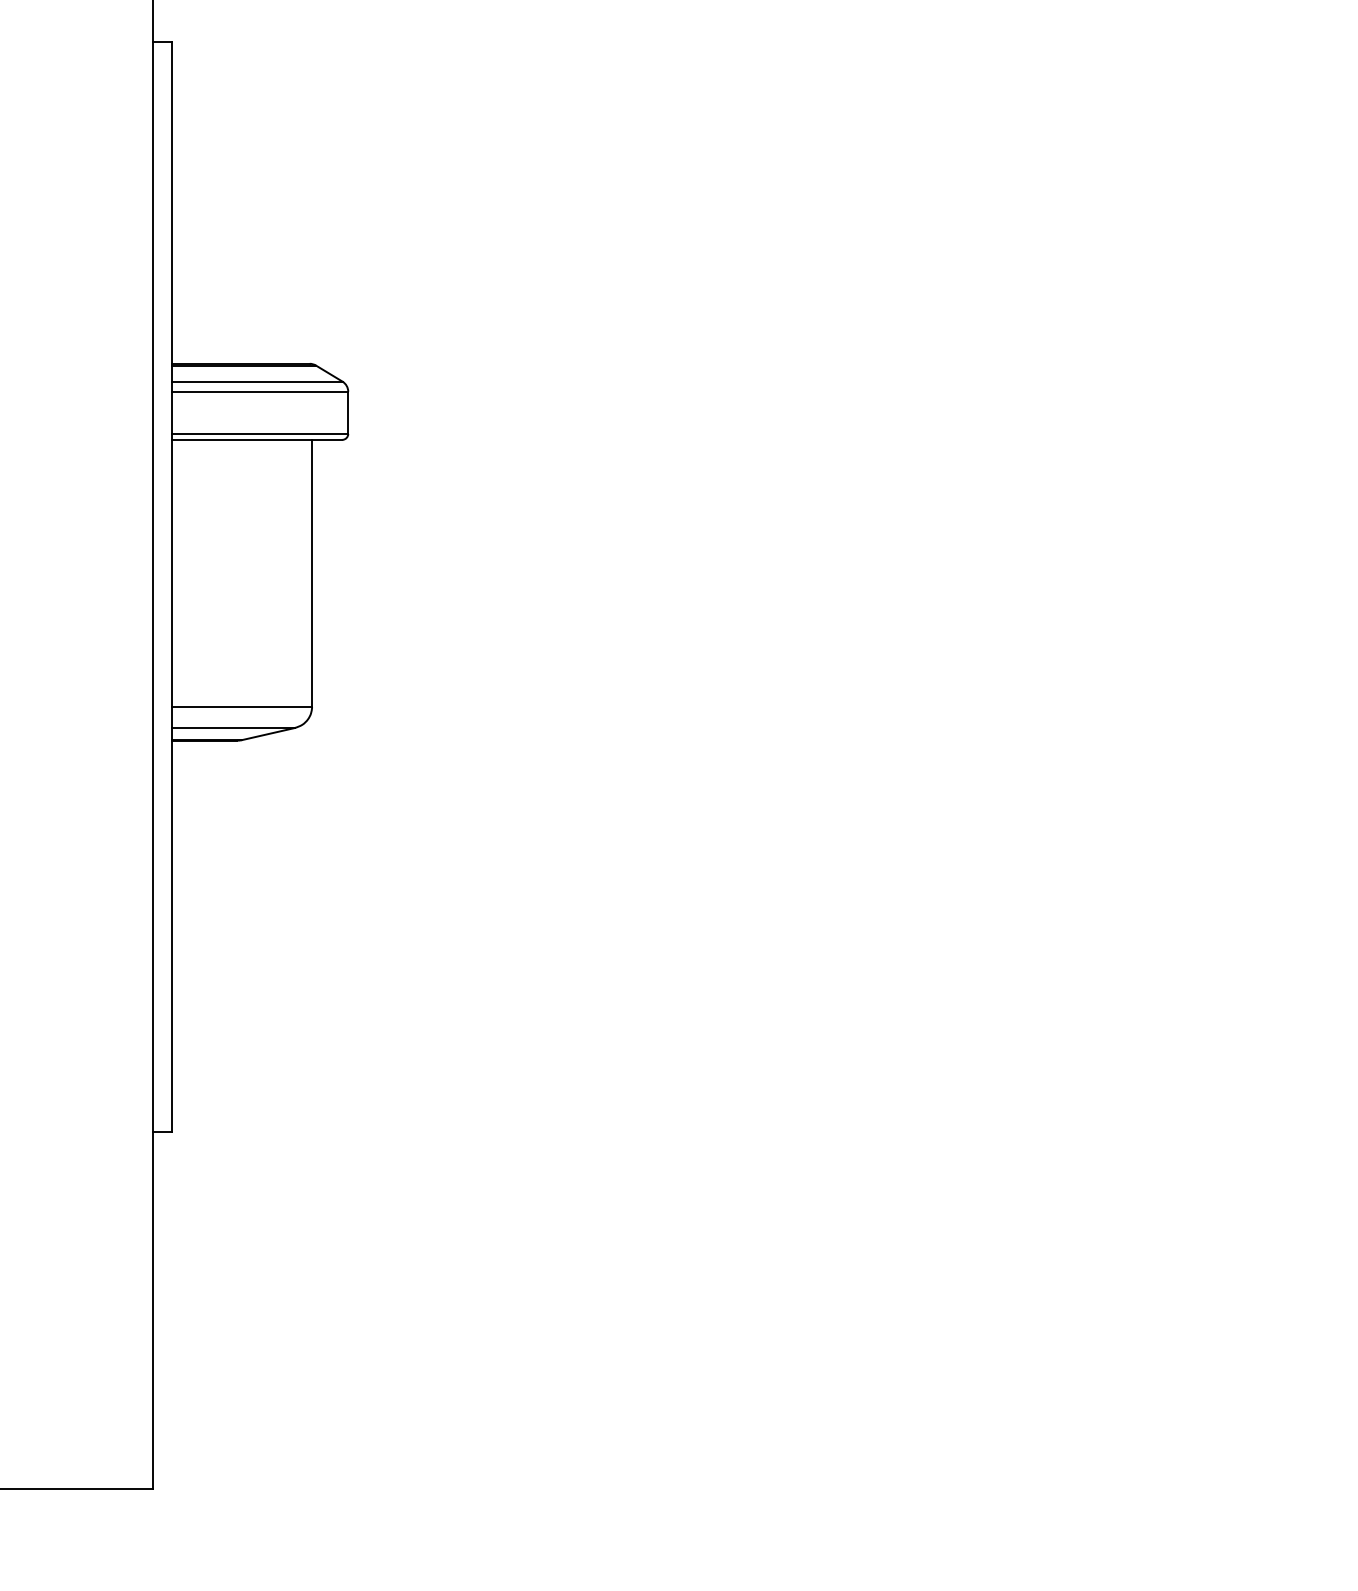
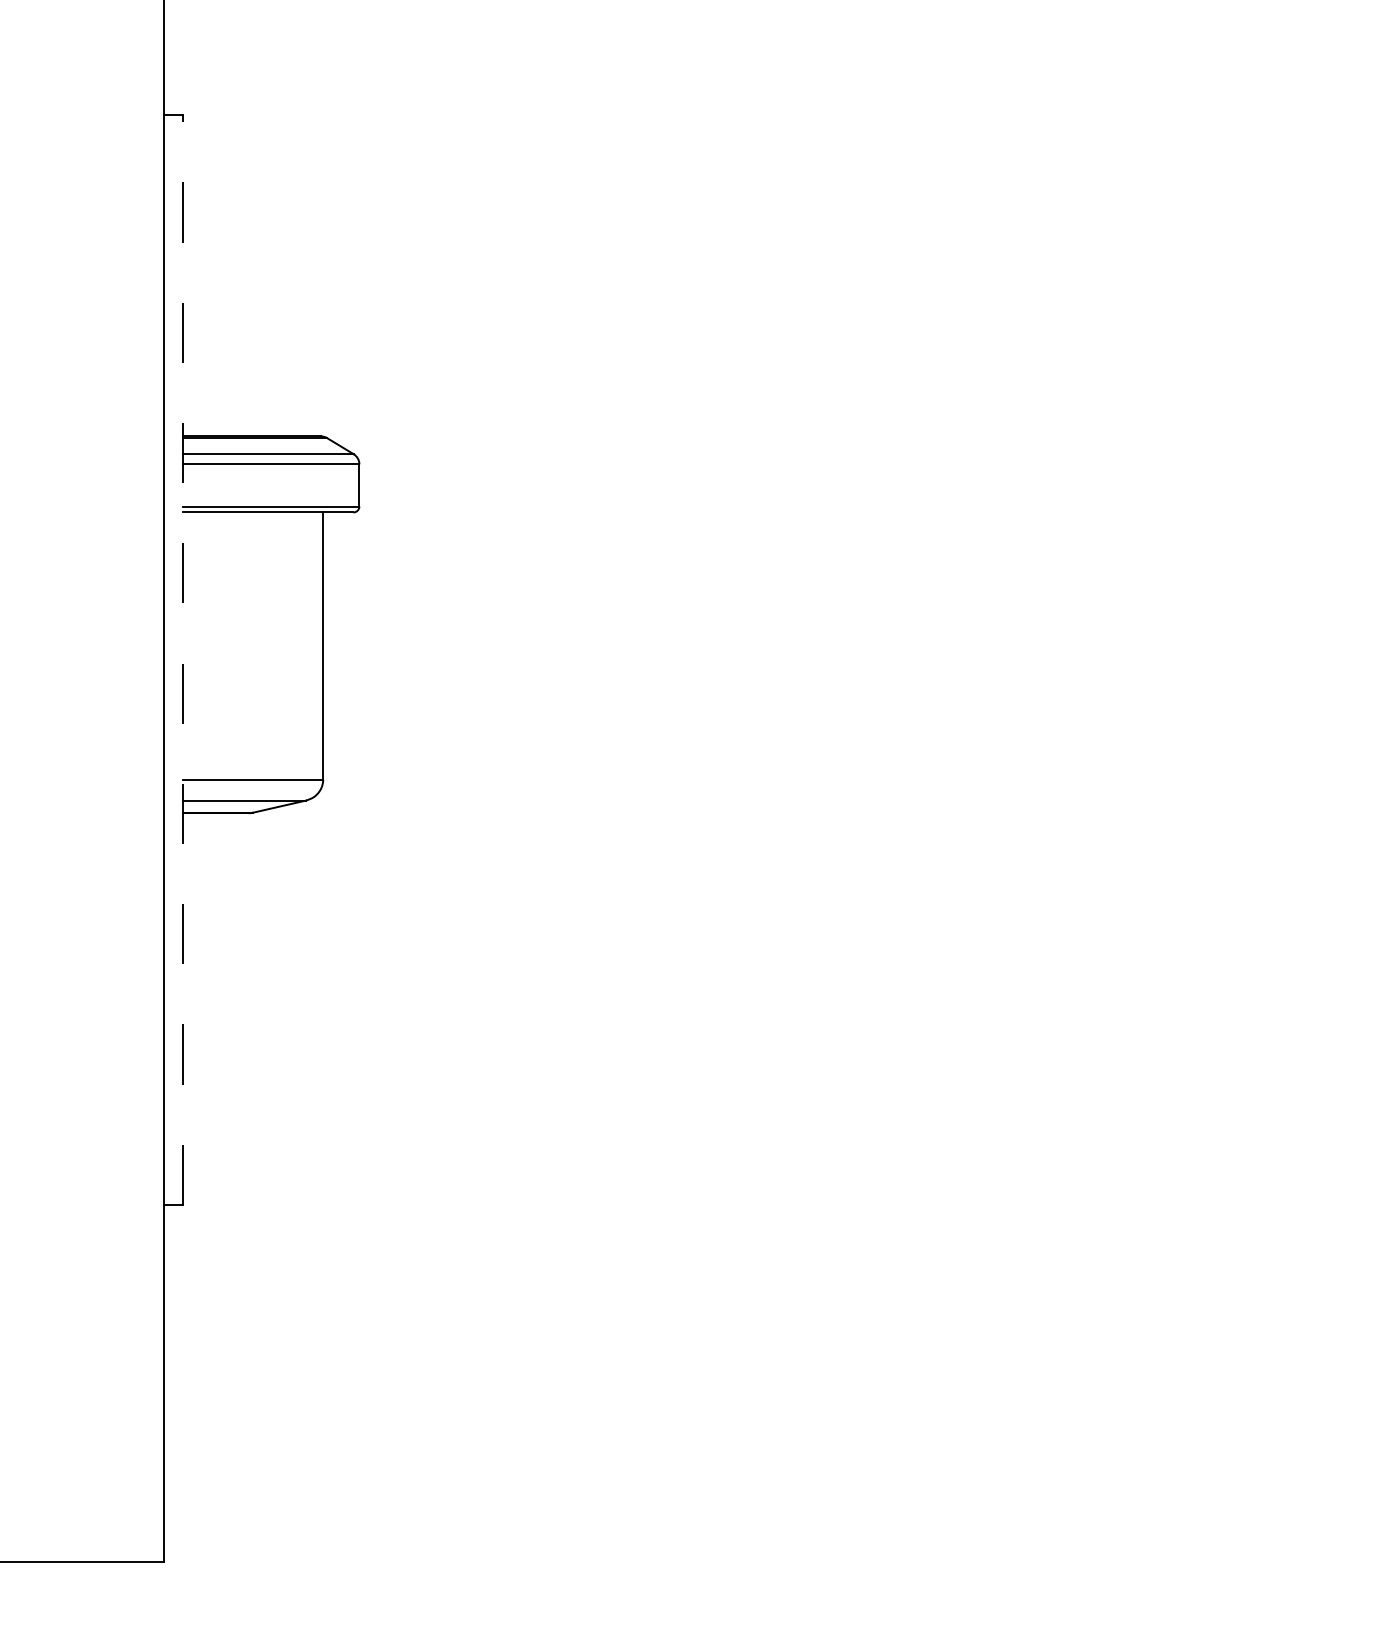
line: (171, 586) -> (182, 659), solid -> dashed

